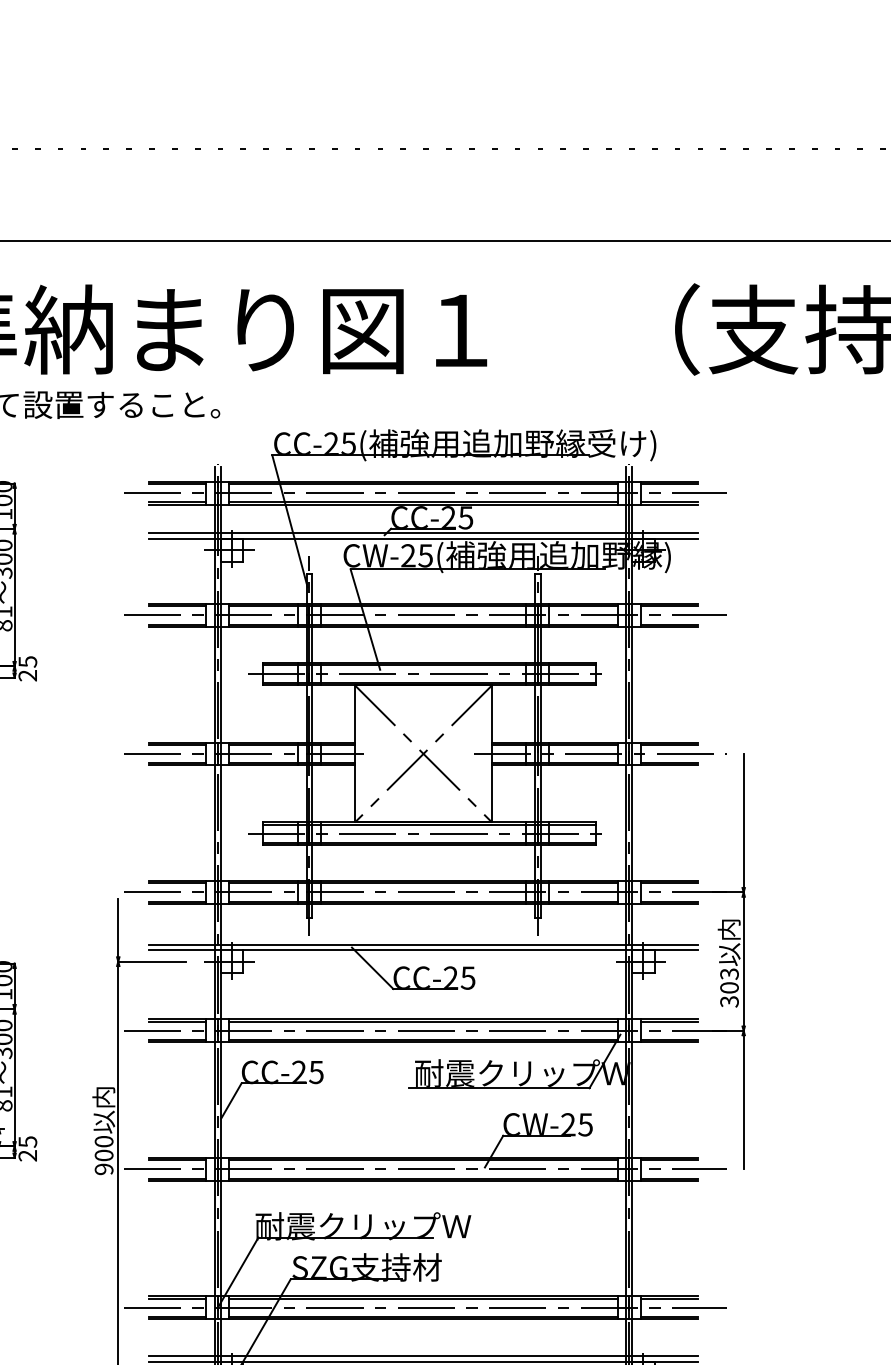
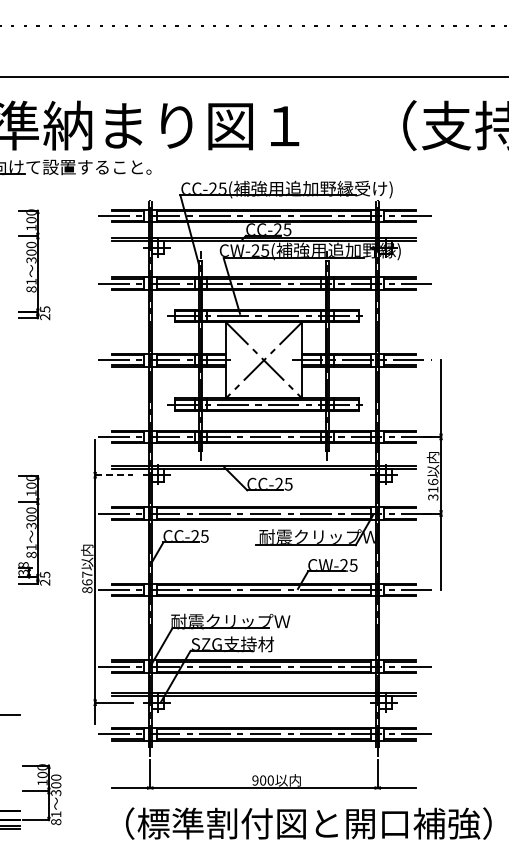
line: (151, 962) -> (113, 475), solid -> dashed
text: (729, 980) -> (433, 485), 303 -> 316
text: (104, 1155) -> (87, 582), 900 -> 867

